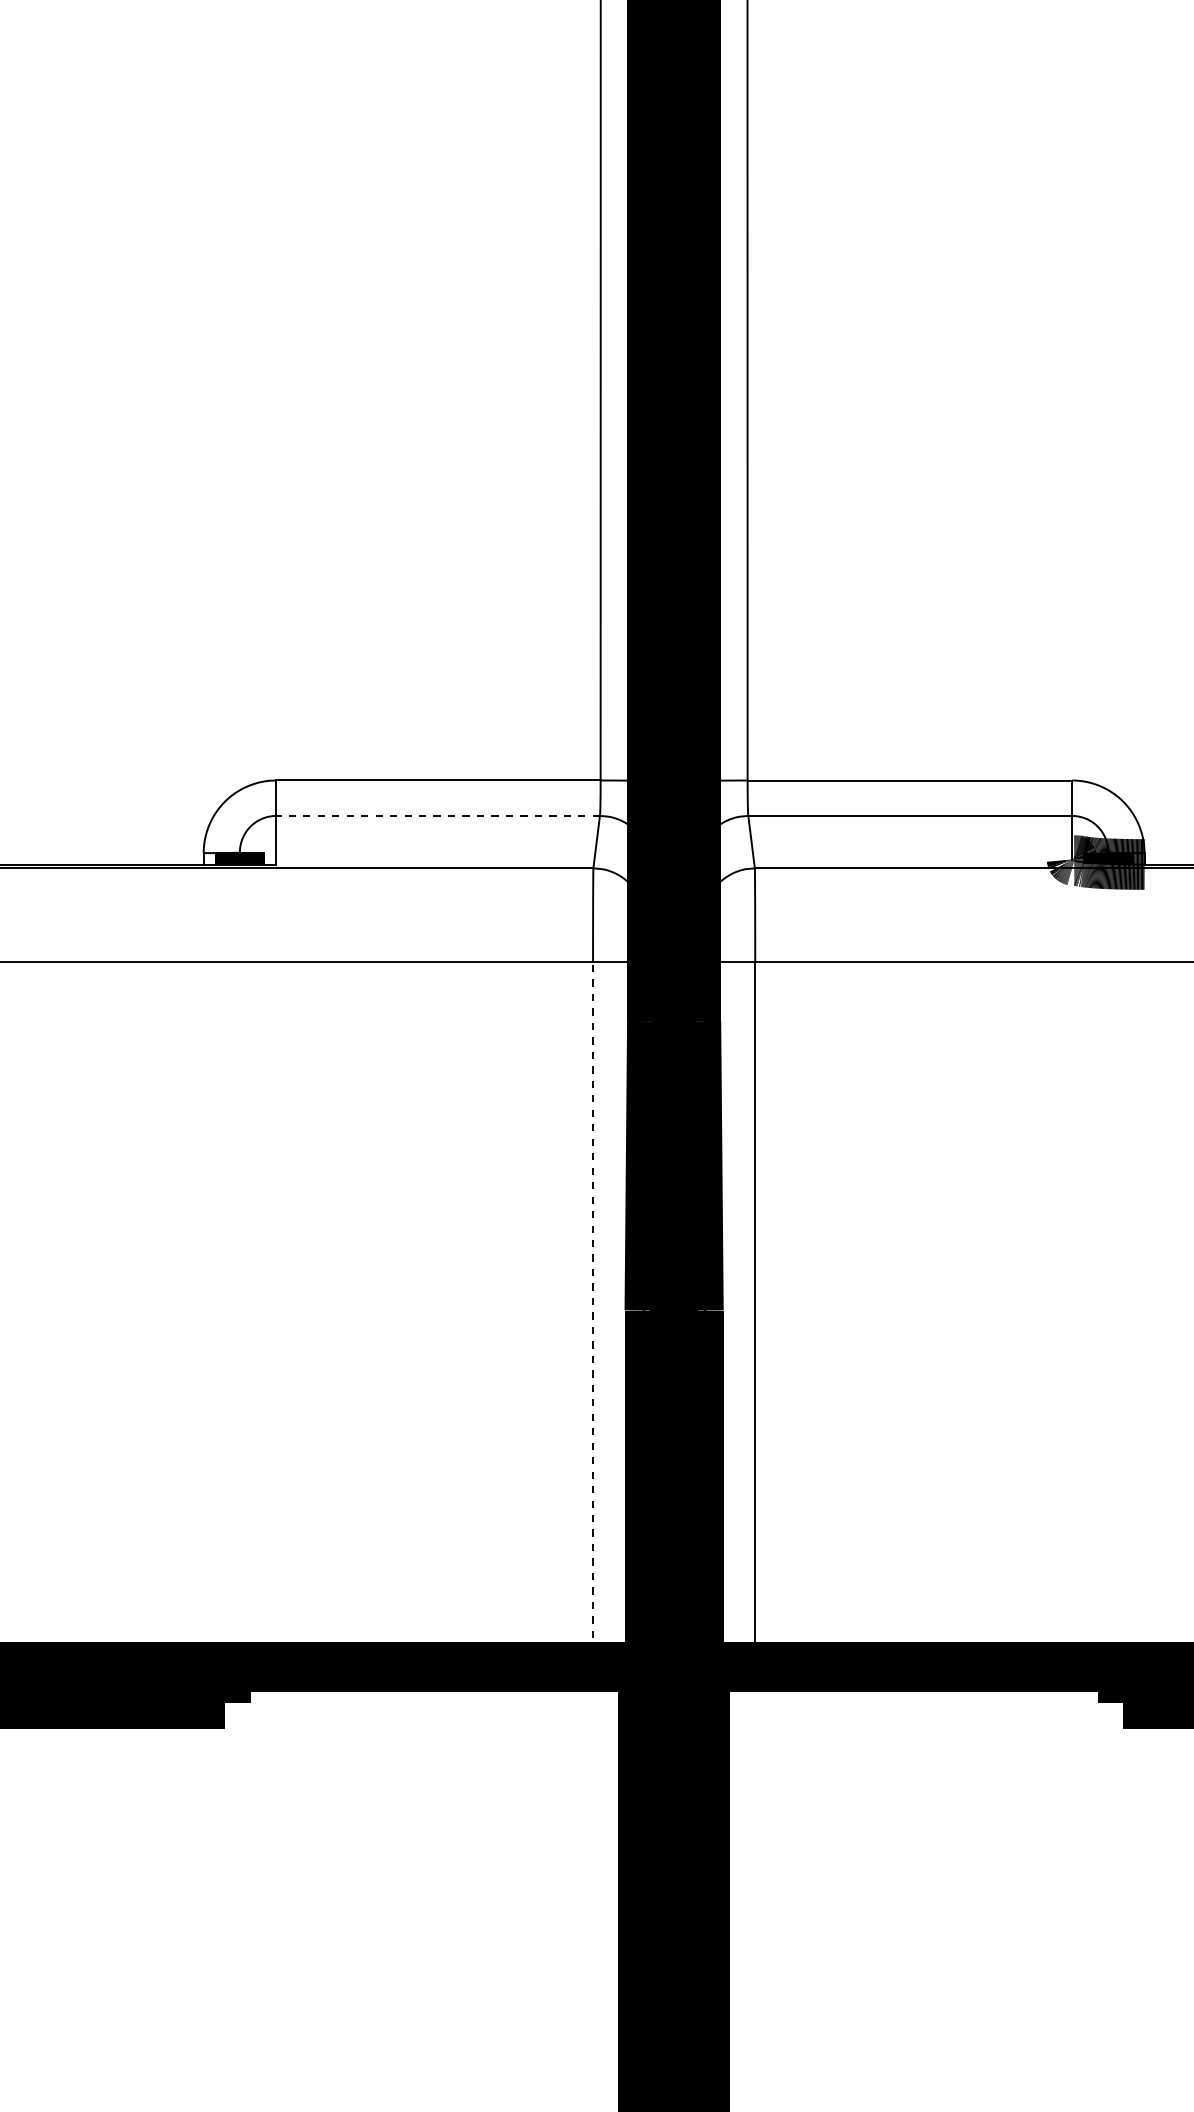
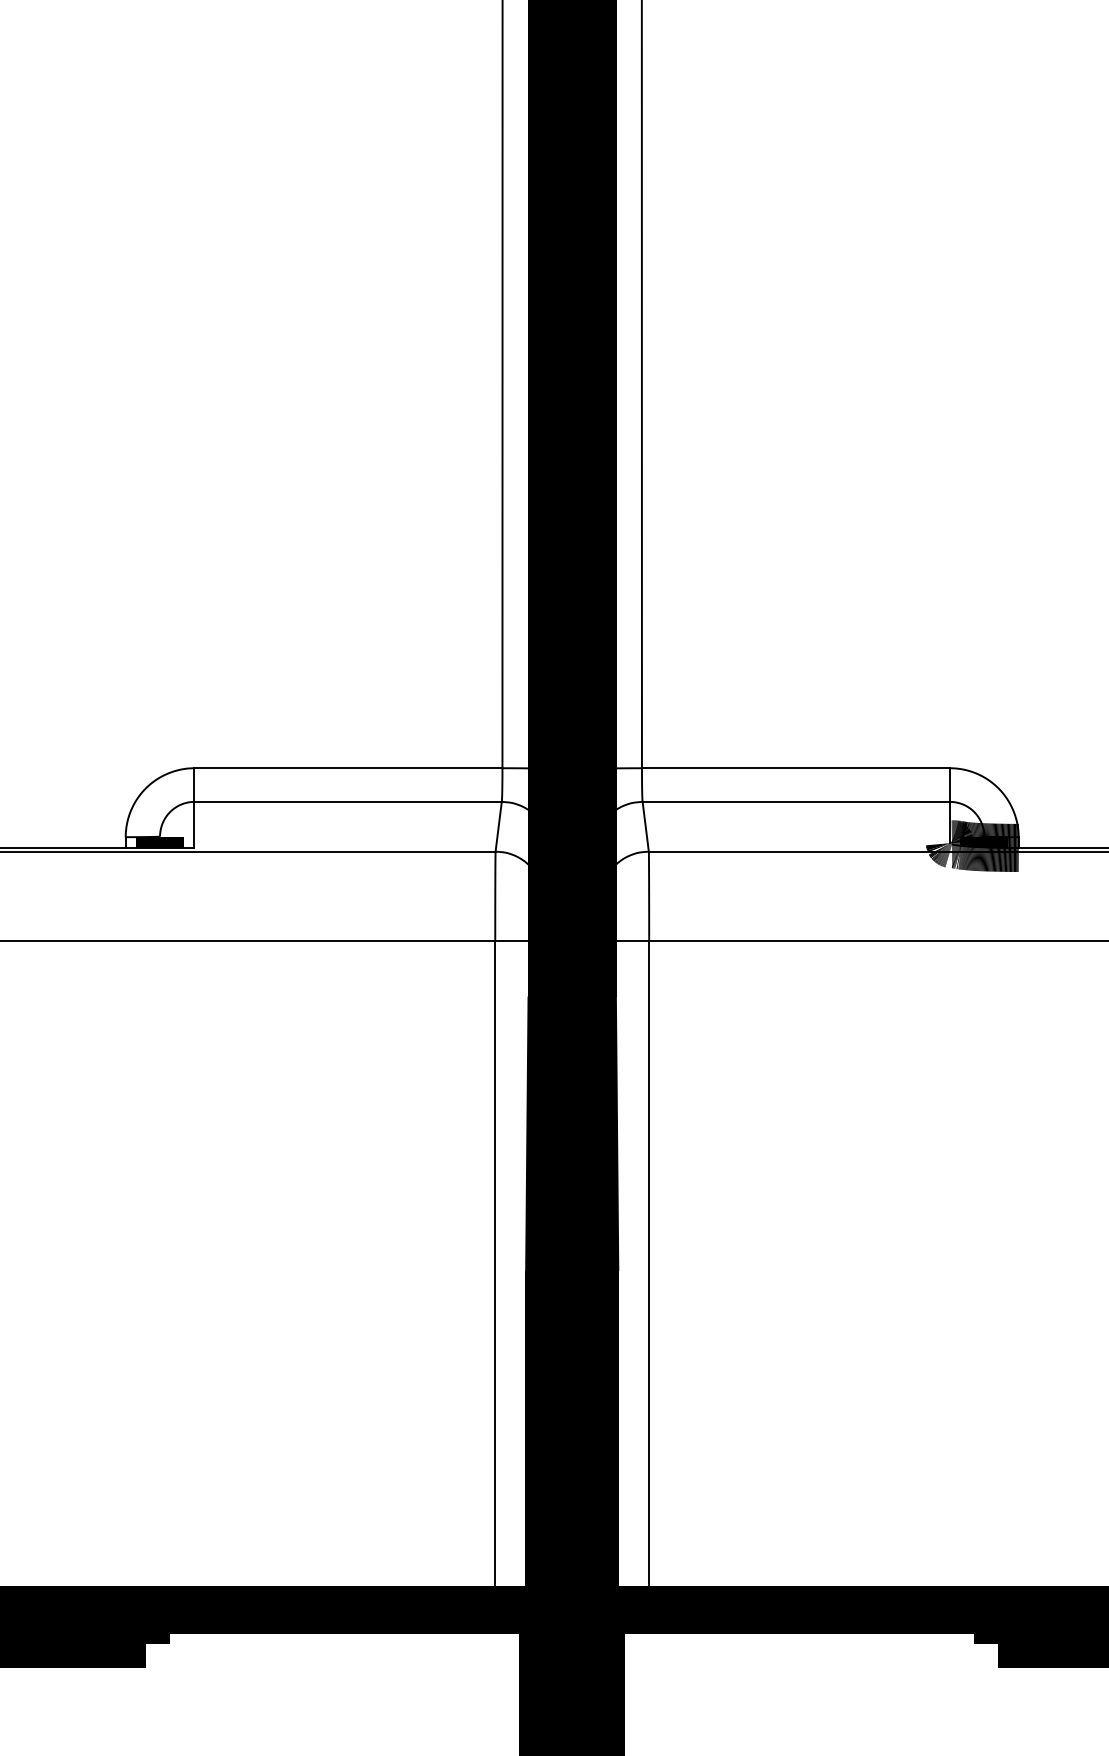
line: (438, 815) -> (348, 801), dashed -> solid
line: (593, 1314) -> (495, 1275), dashed -> solid

